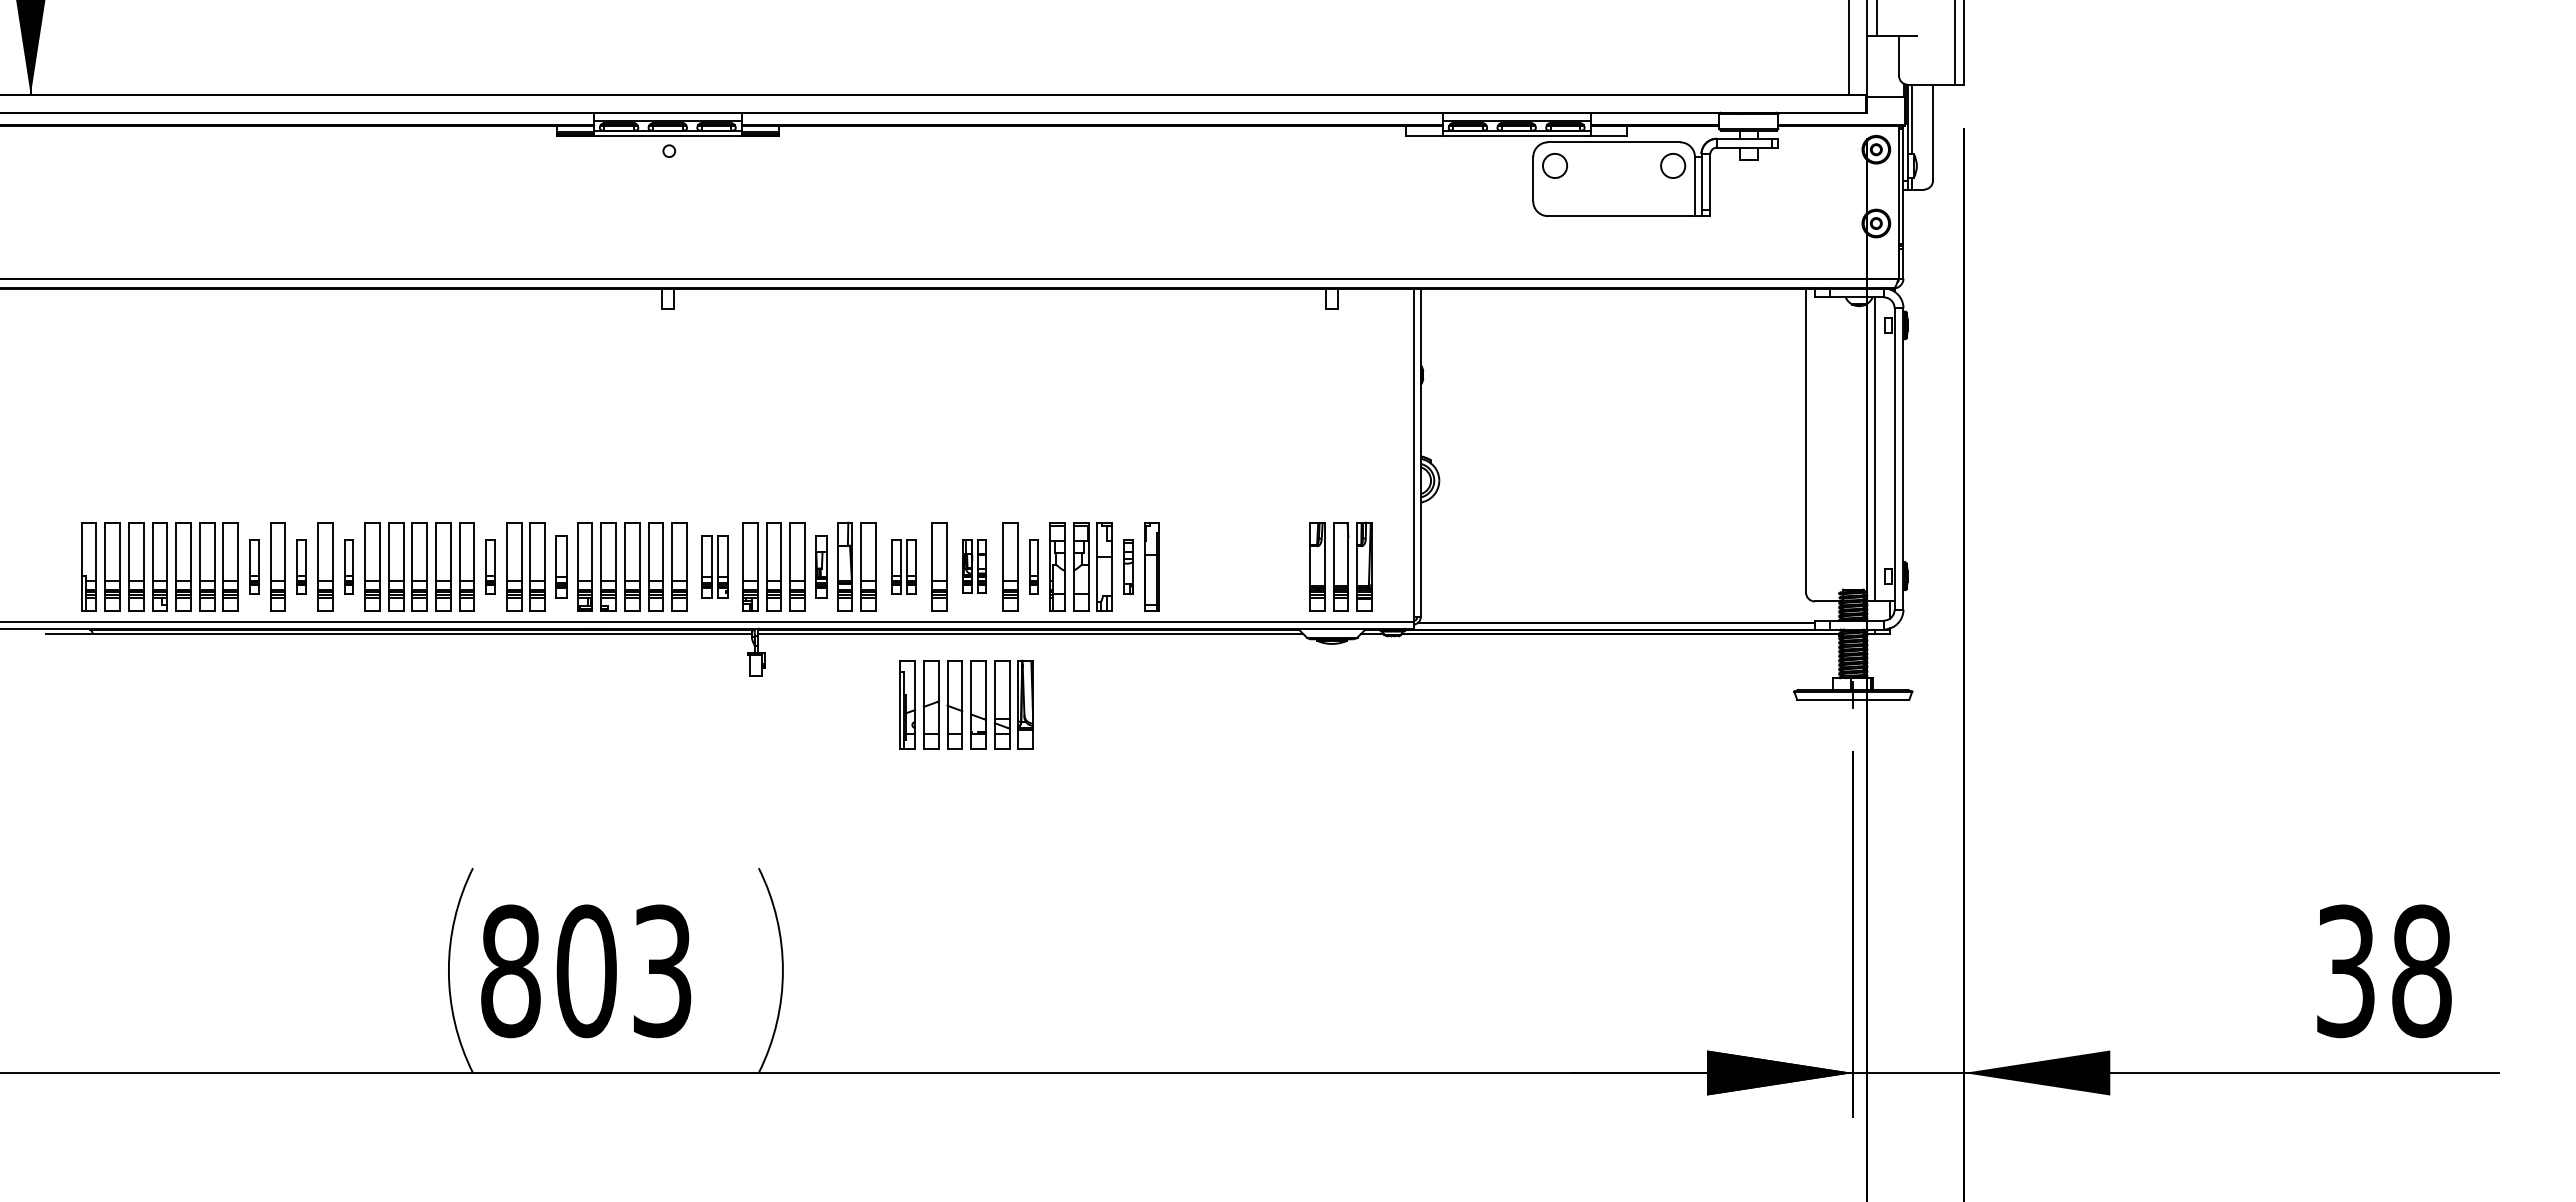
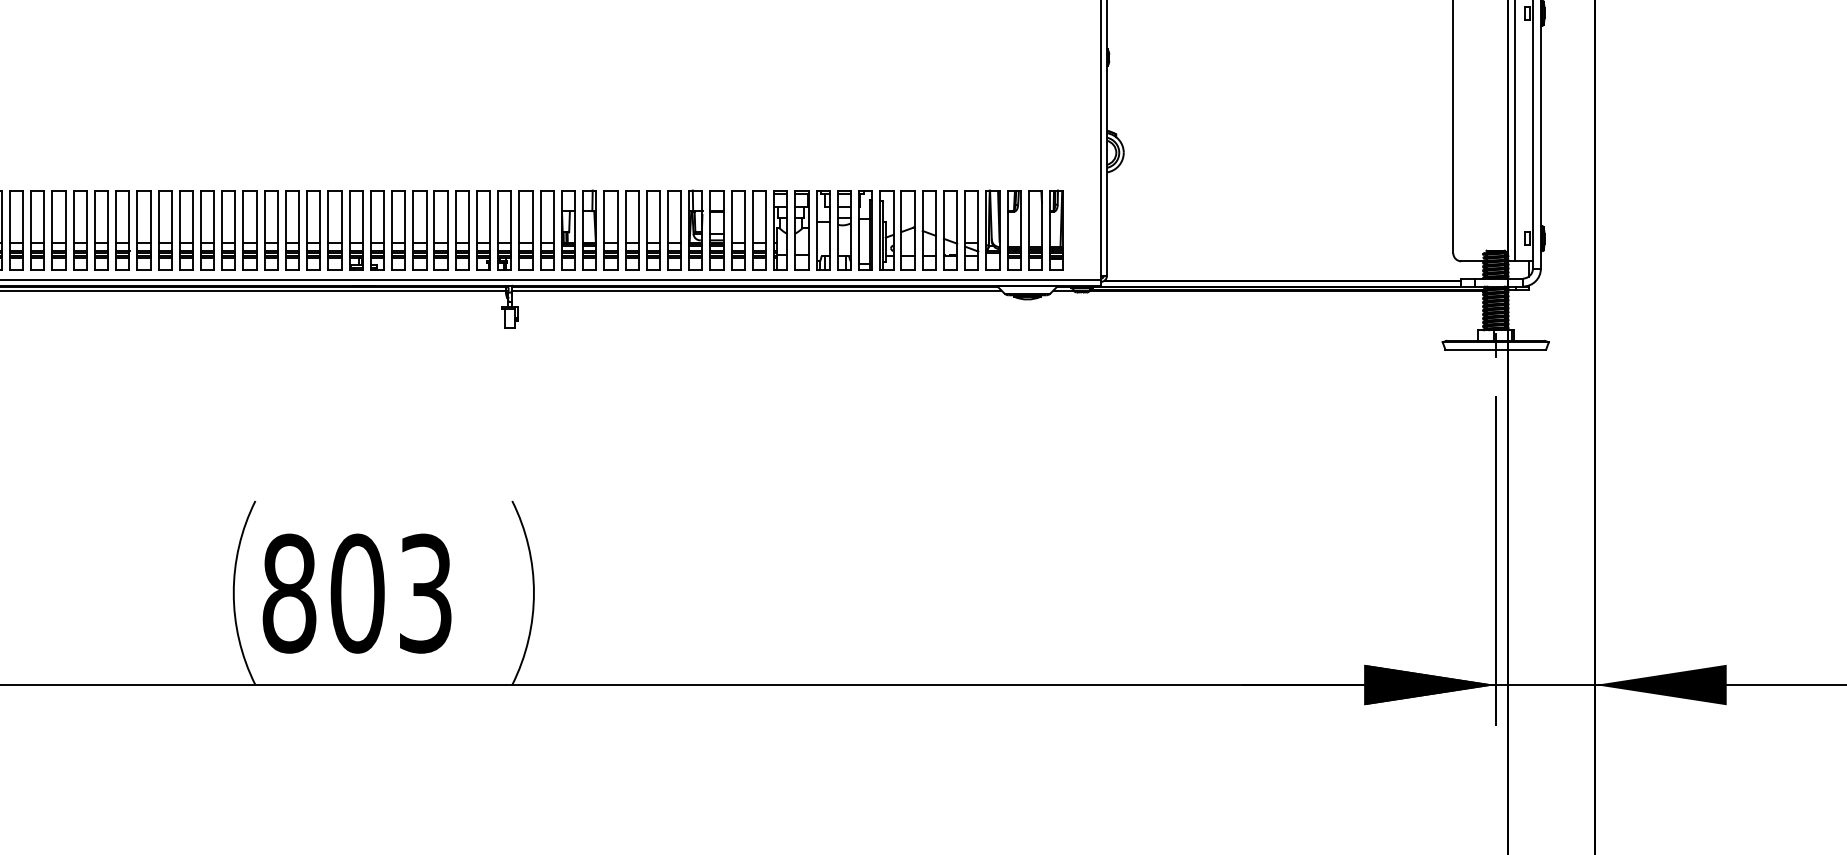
part: (254, 566) -> (59, 229), size x1.67
part: (301, 566) -> (101, 229), size x1.67
part: (348, 566) -> (143, 229), size x1.67
part: (490, 566) -> (271, 229), size x1.67
part: (561, 566) -> (334, 229), size x1.43
part: (714, 566) -> (472, 229), size x1.43
part: (821, 566) -> (568, 229), size x1.43
part: (903, 566) -> (642, 229), size x1.67
part: (974, 566) -> (706, 229), size x1.67
part: (1033, 566) -> (759, 229), size x1.67
part: (1128, 566) -> (844, 229), size x1.67
part: (966, 704) -> (939, 229), moved

